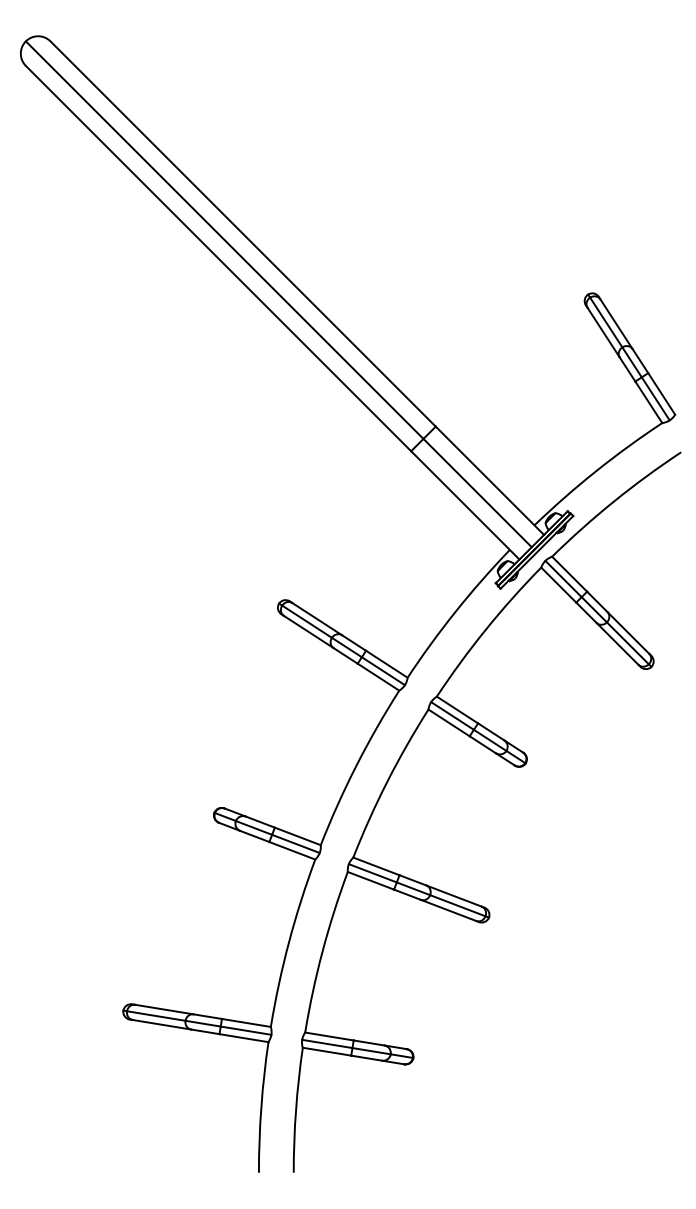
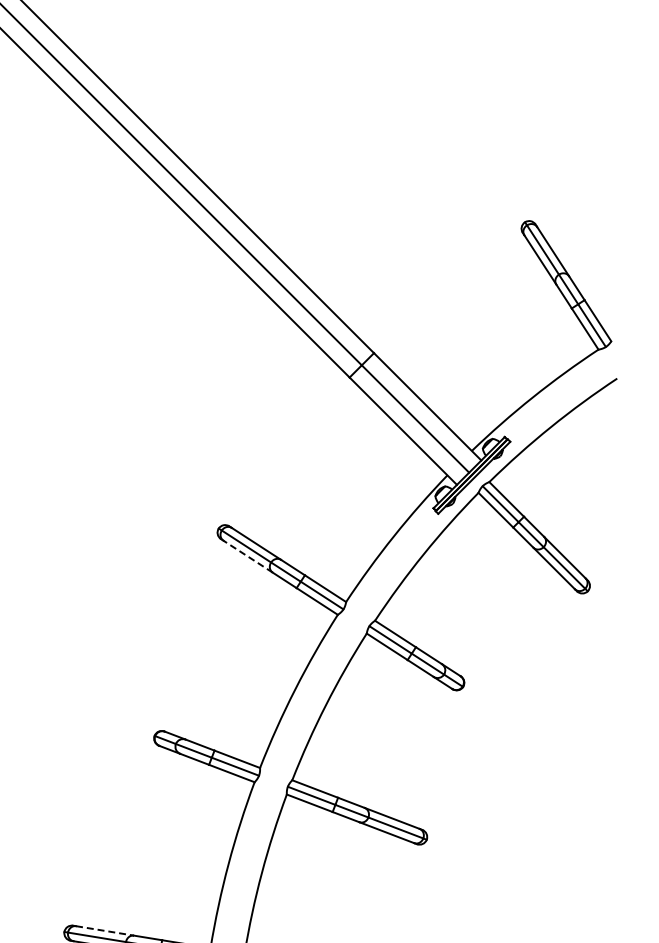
line: (308, 631) -> (247, 556), solid -> dashed
line: (164, 1009) -> (105, 930), solid -> dashed

